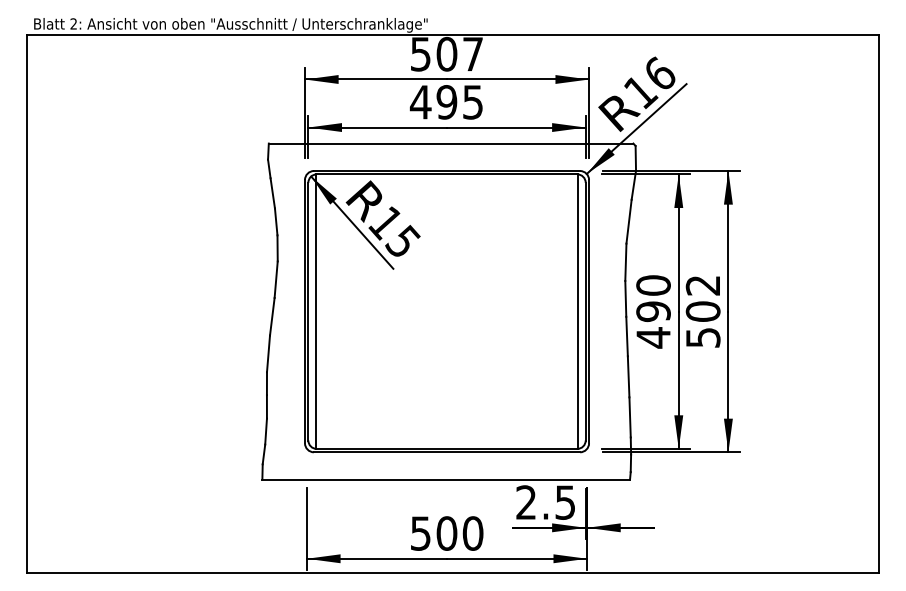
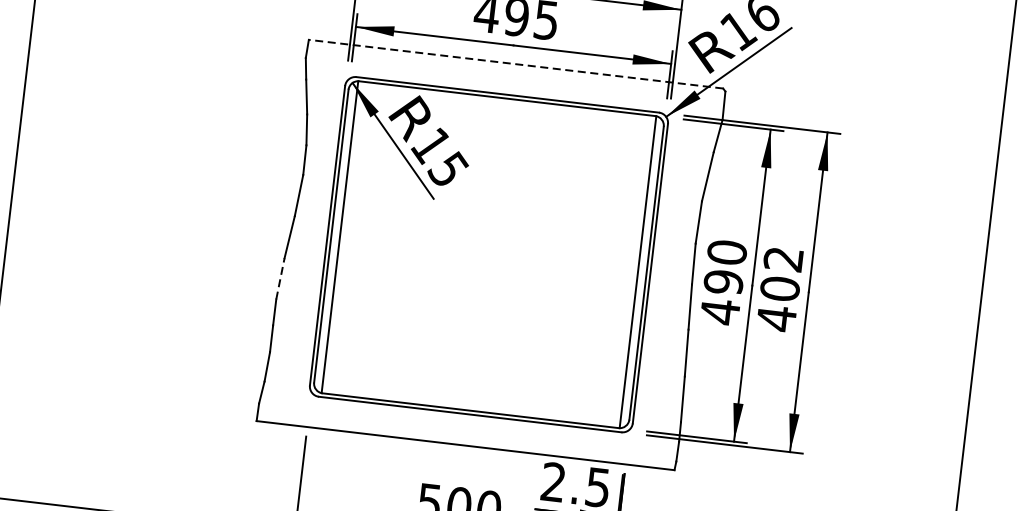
line: (450, 143) -> (515, 64), solid -> dashed
text: (703, 337) -> (777, 318), 502 -> 402
line: (268, 353) -> (280, 278), solid -> dashed

